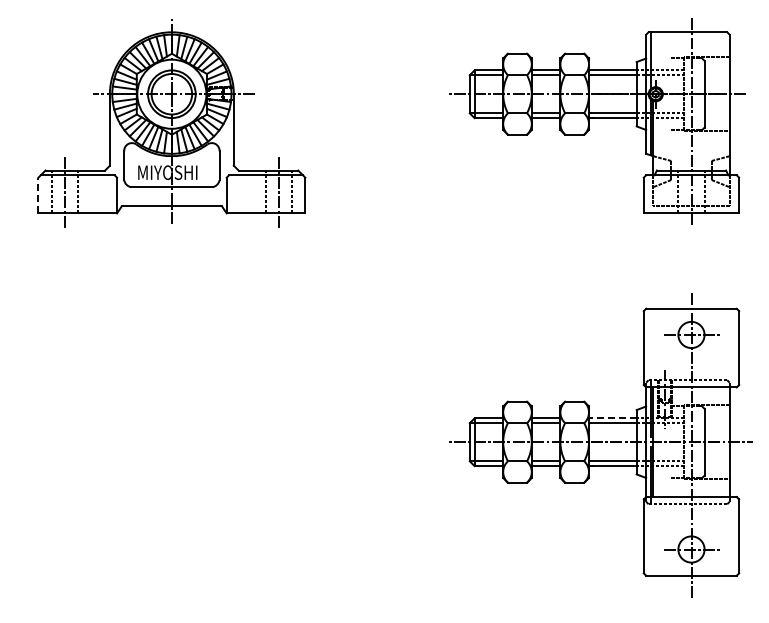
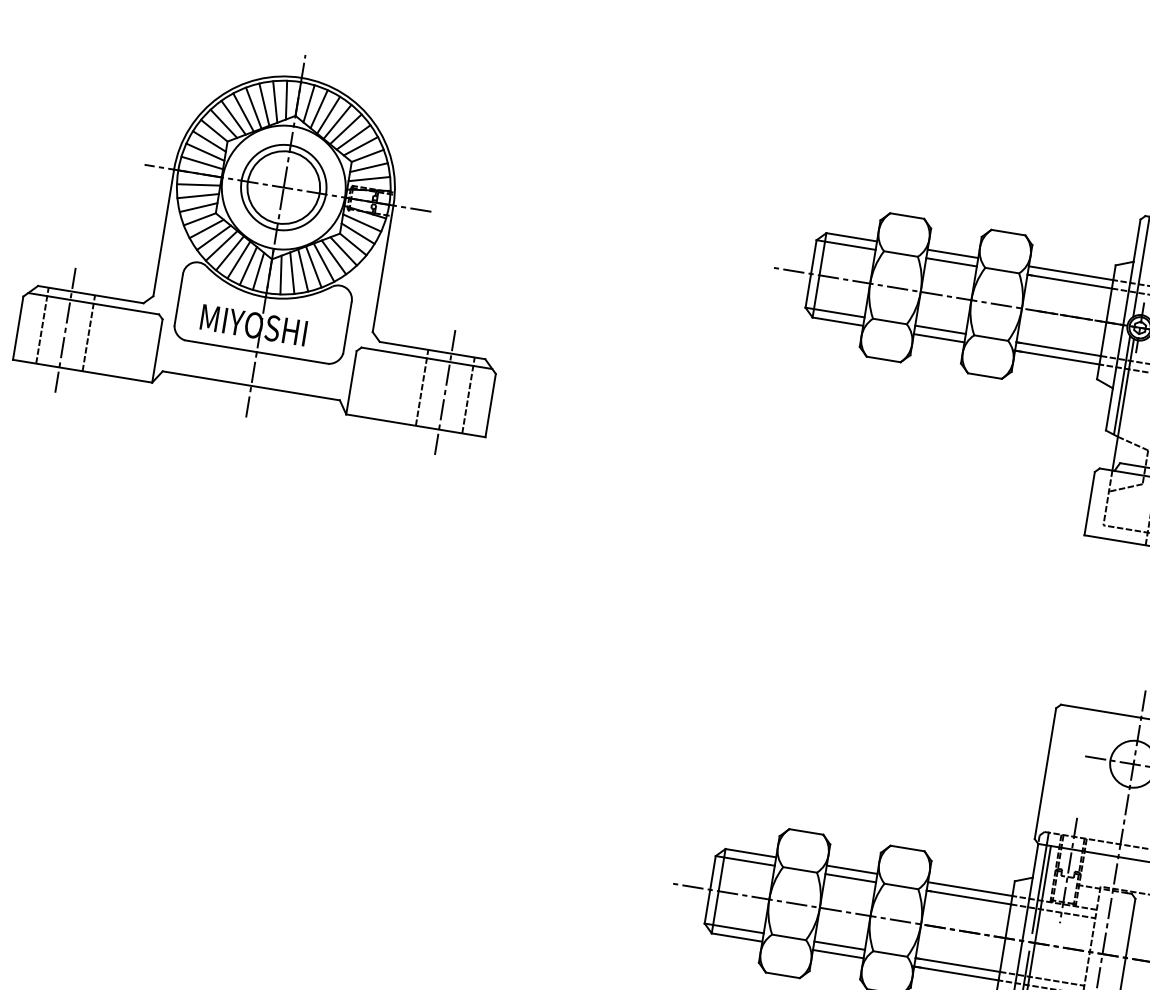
line: (38, 195) -> (18, 328), dashed -> solid
line: (612, 418) -> (969, 889), dashed -> solid

